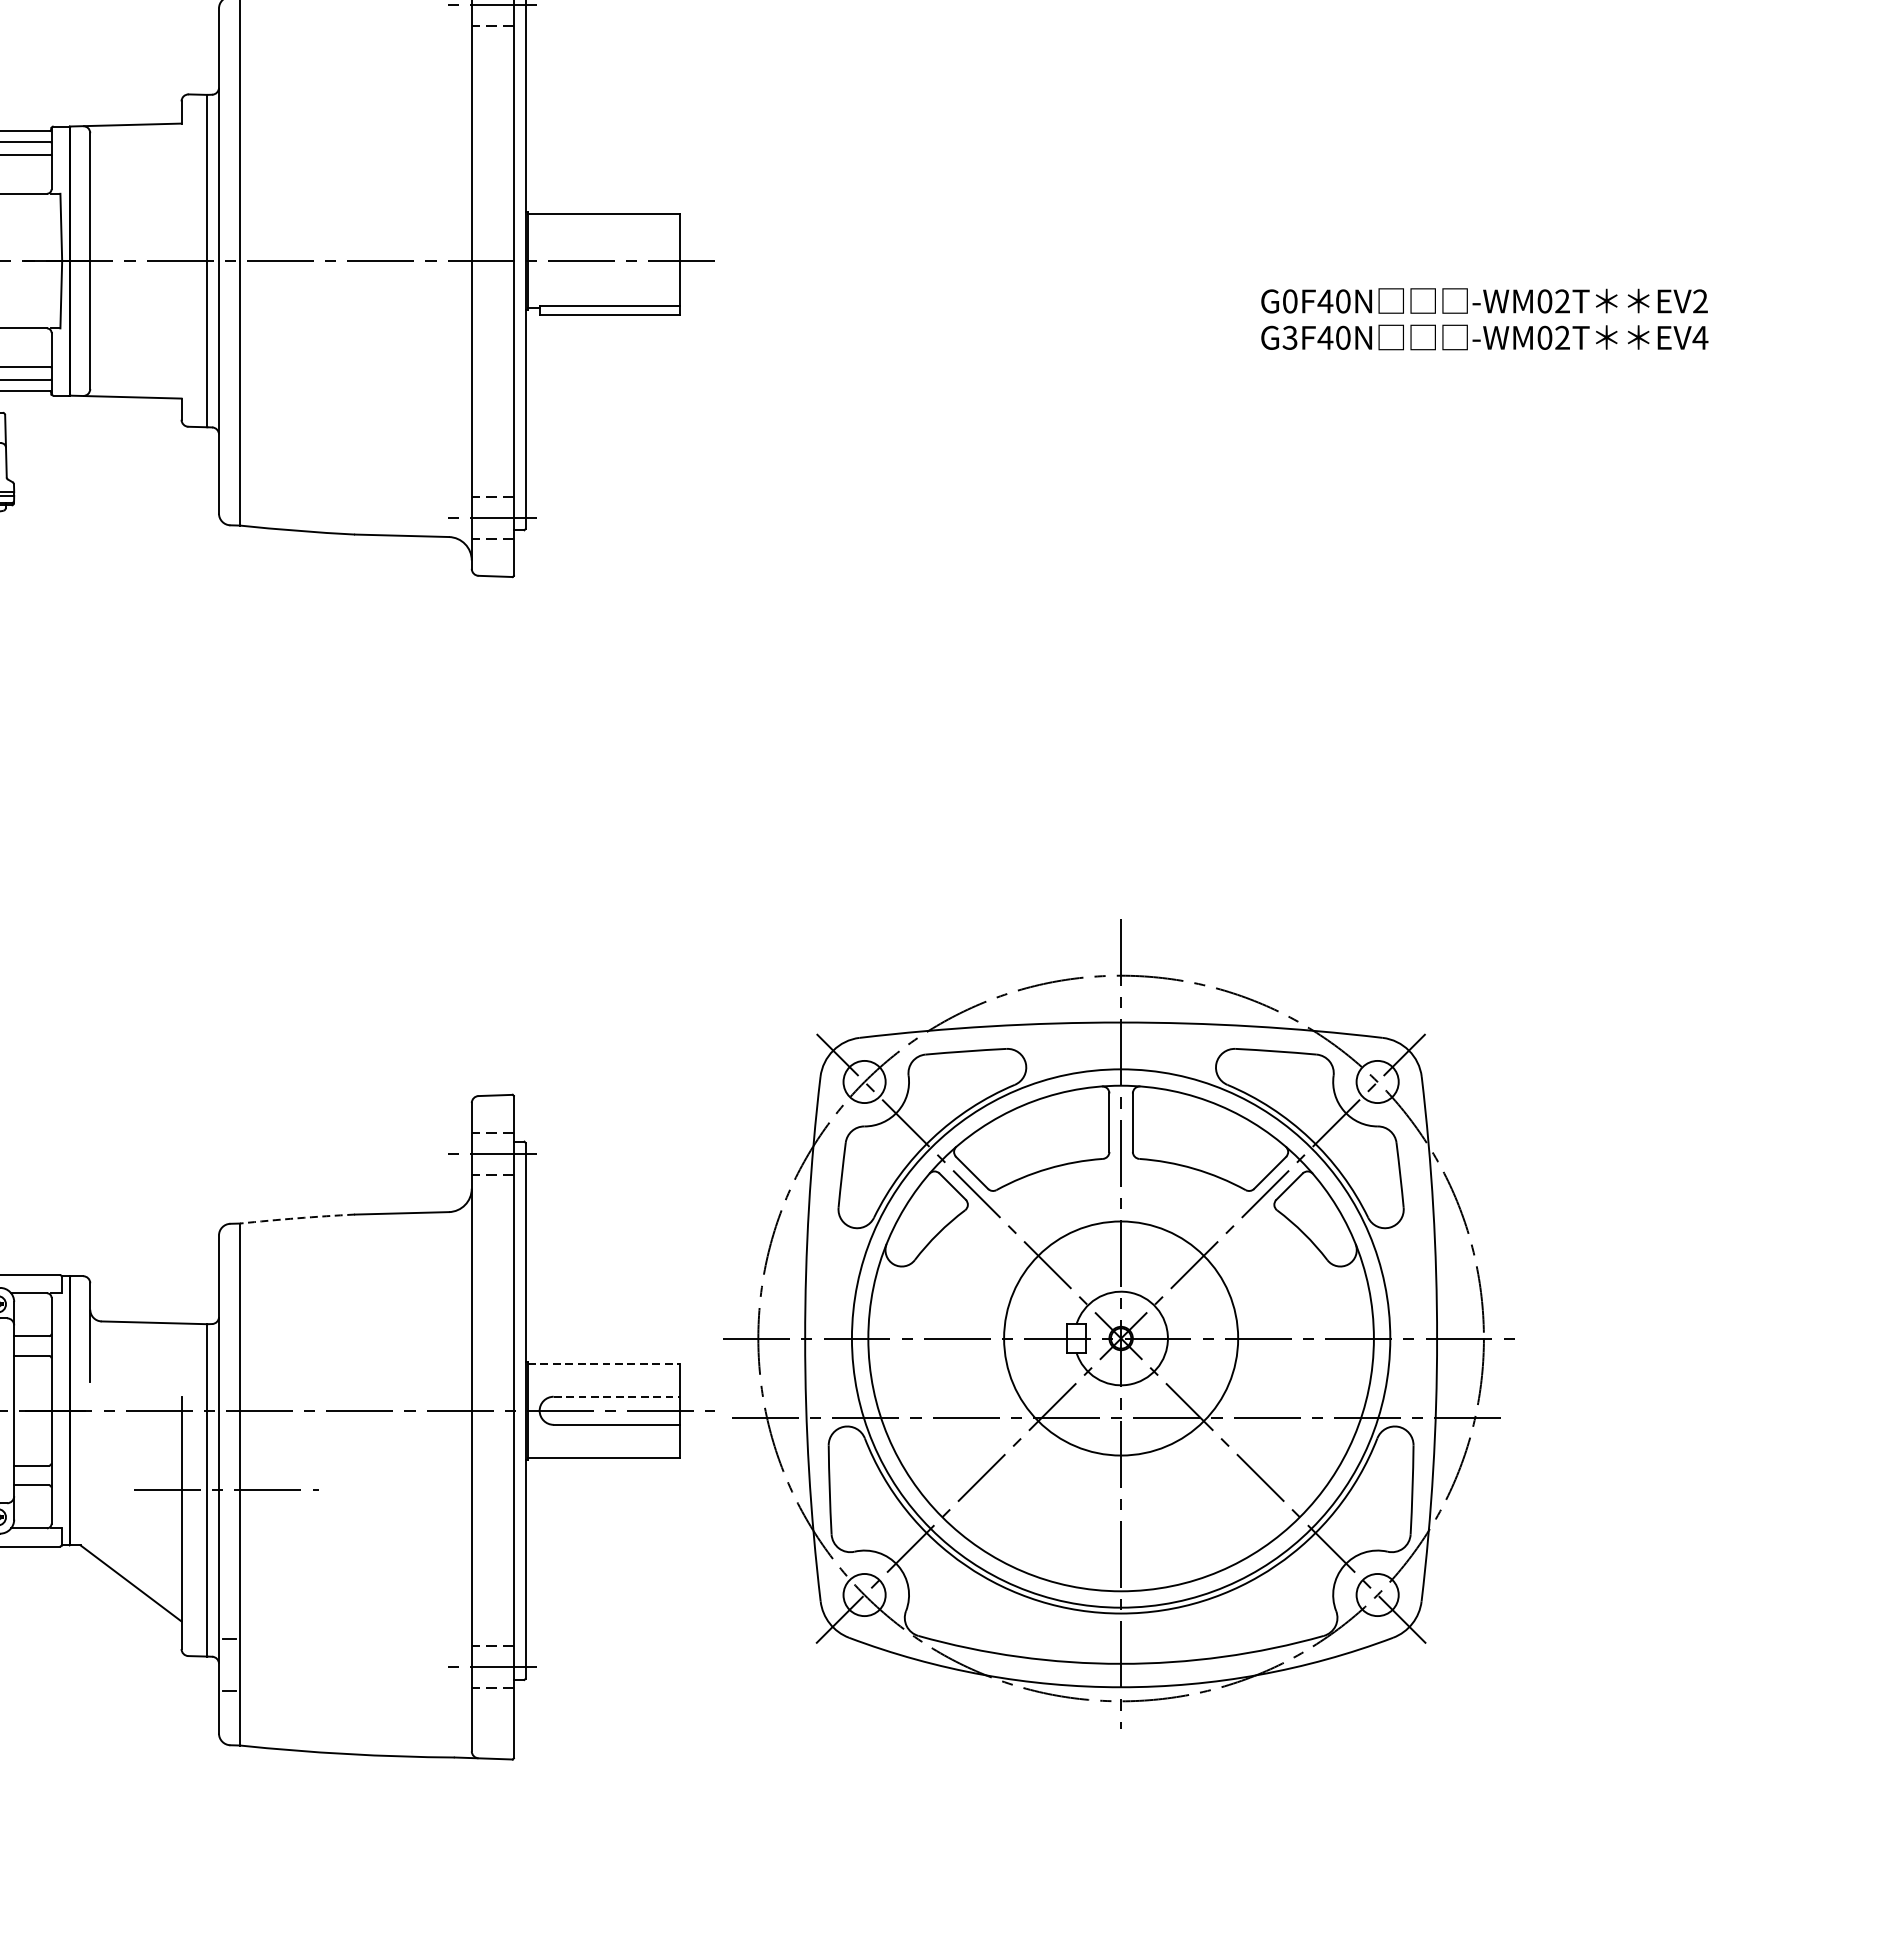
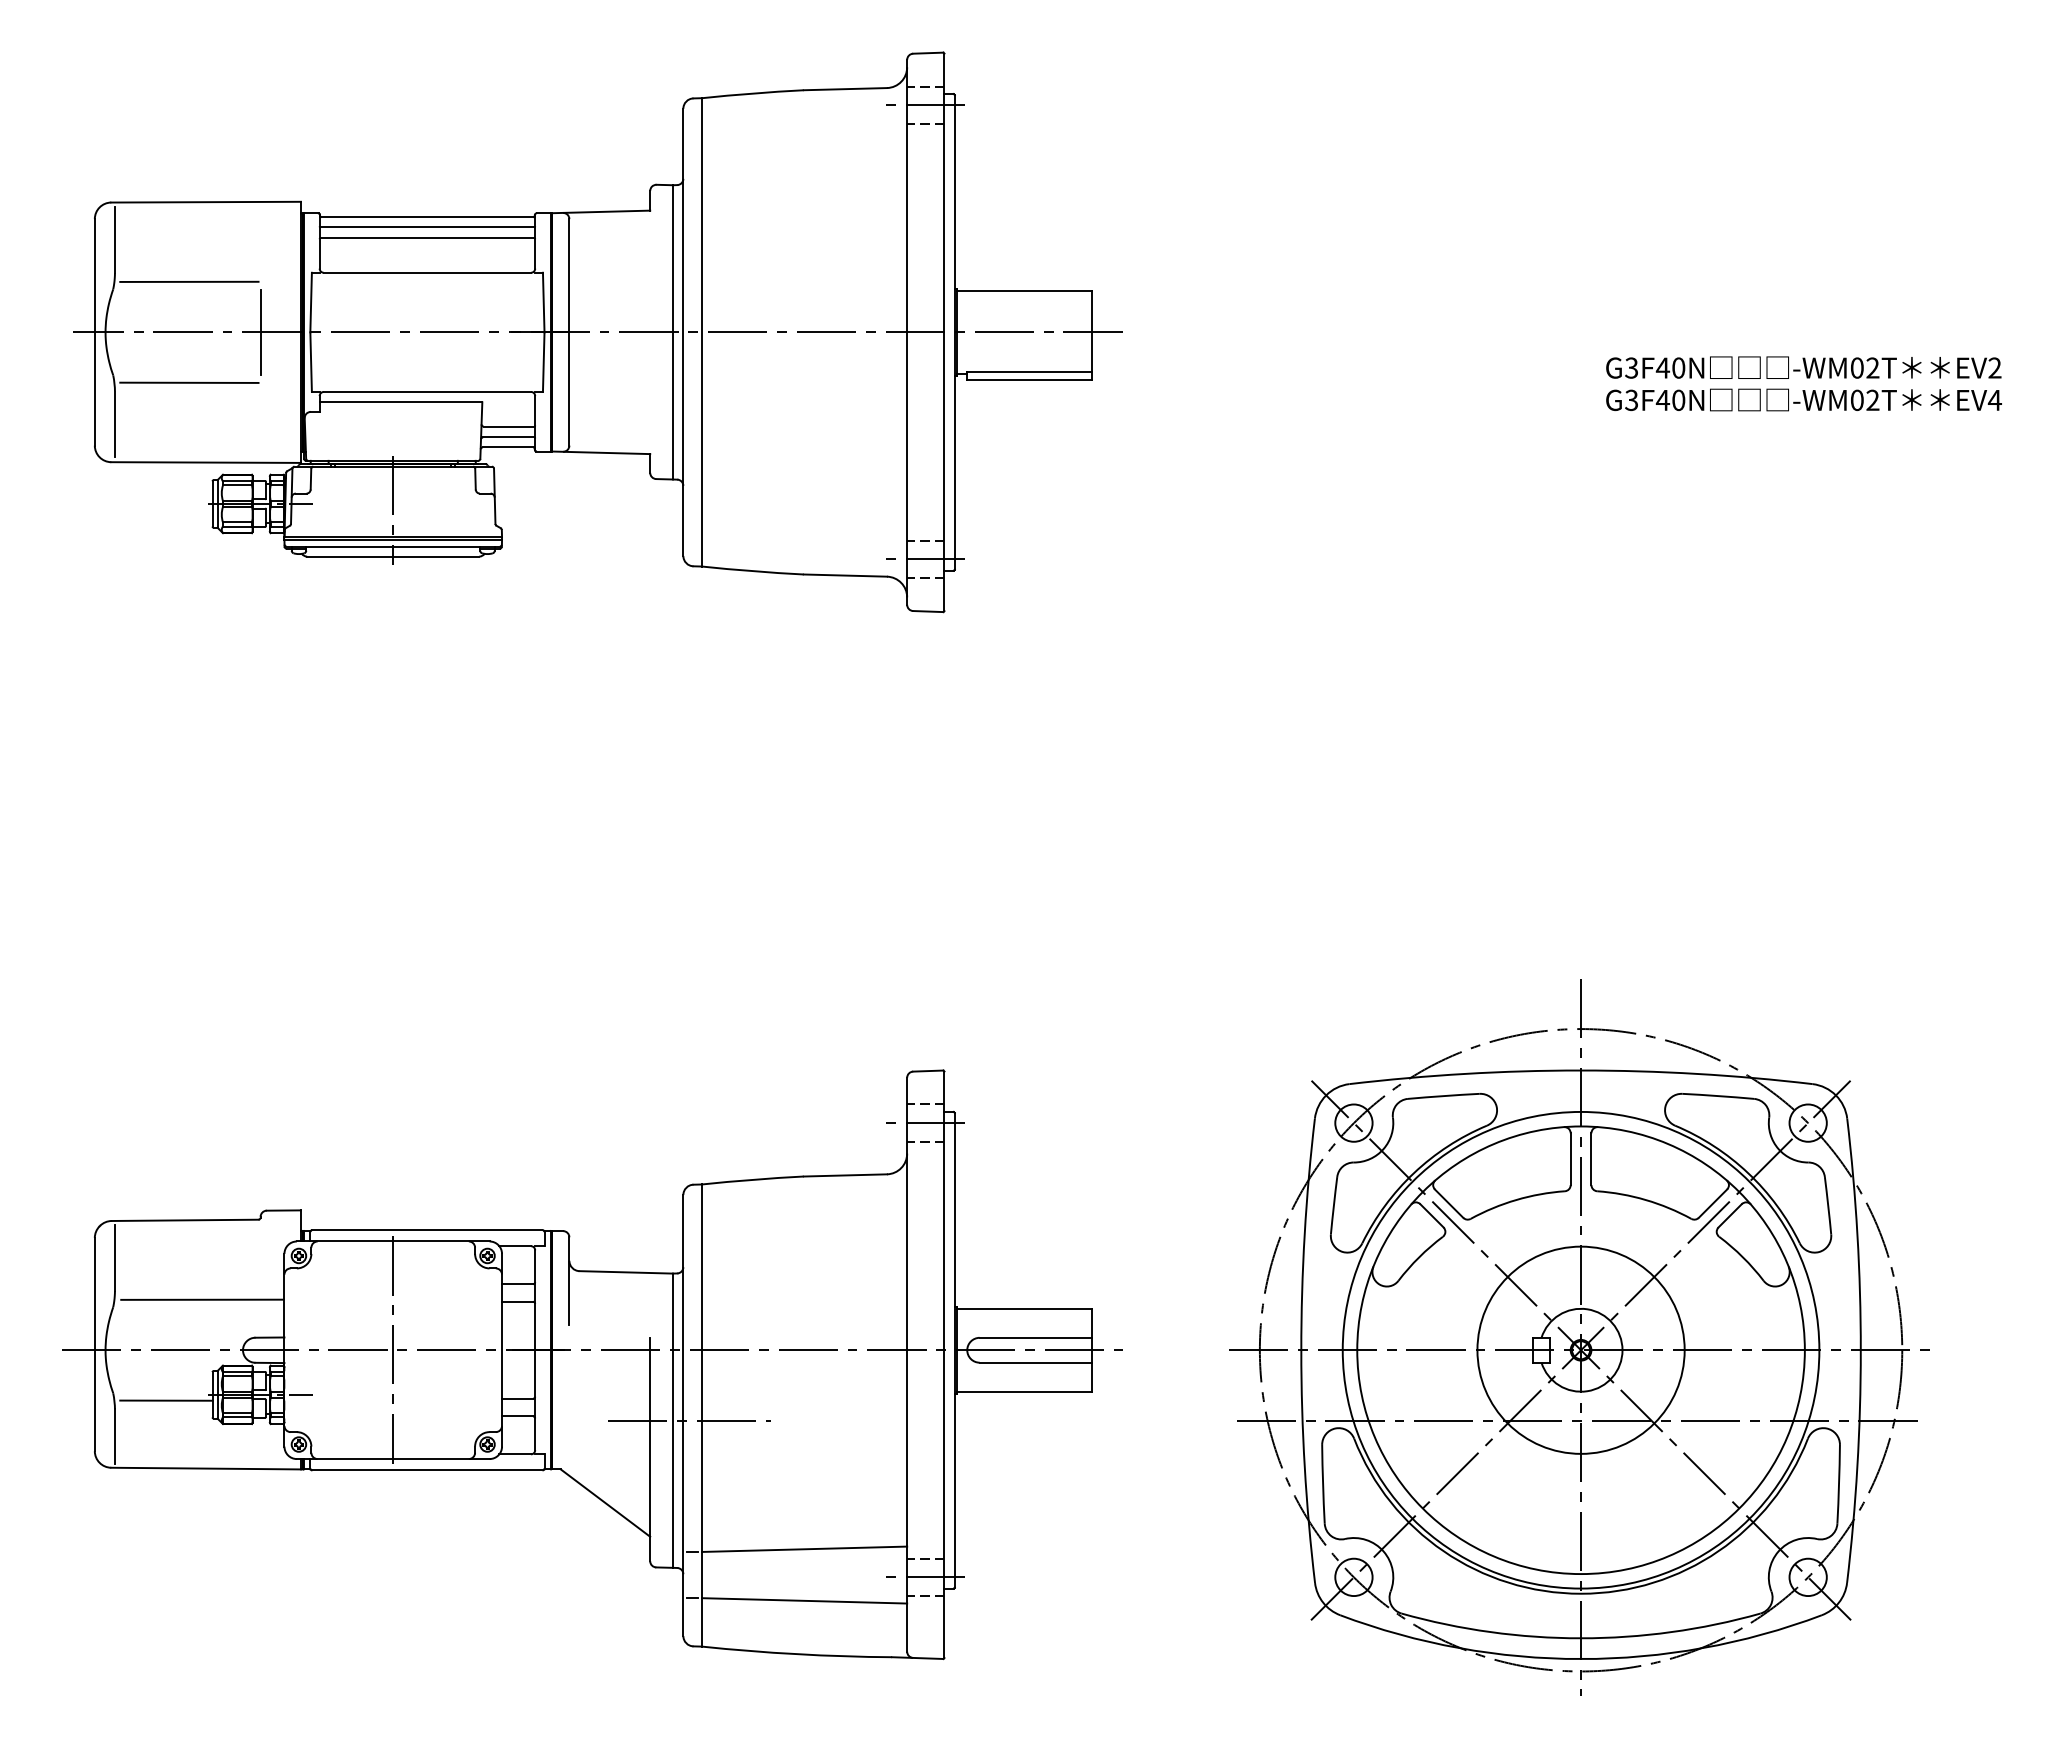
text: (1289, 300) -> (1631, 367), G0F40N -> G3F40N
arc: (297, 1217) -> (752, 1179), dashed -> solid
part: (1119, 1324) -> (1579, 1337), moved
line: (604, 1363) -> (1024, 1308), dashed -> solid
line: (616, 1396) -> (1035, 1337), dashed -> solid
line: (355, 1634) -> (804, 1548), added
line: (355, 1693) -> (804, 1600), added

